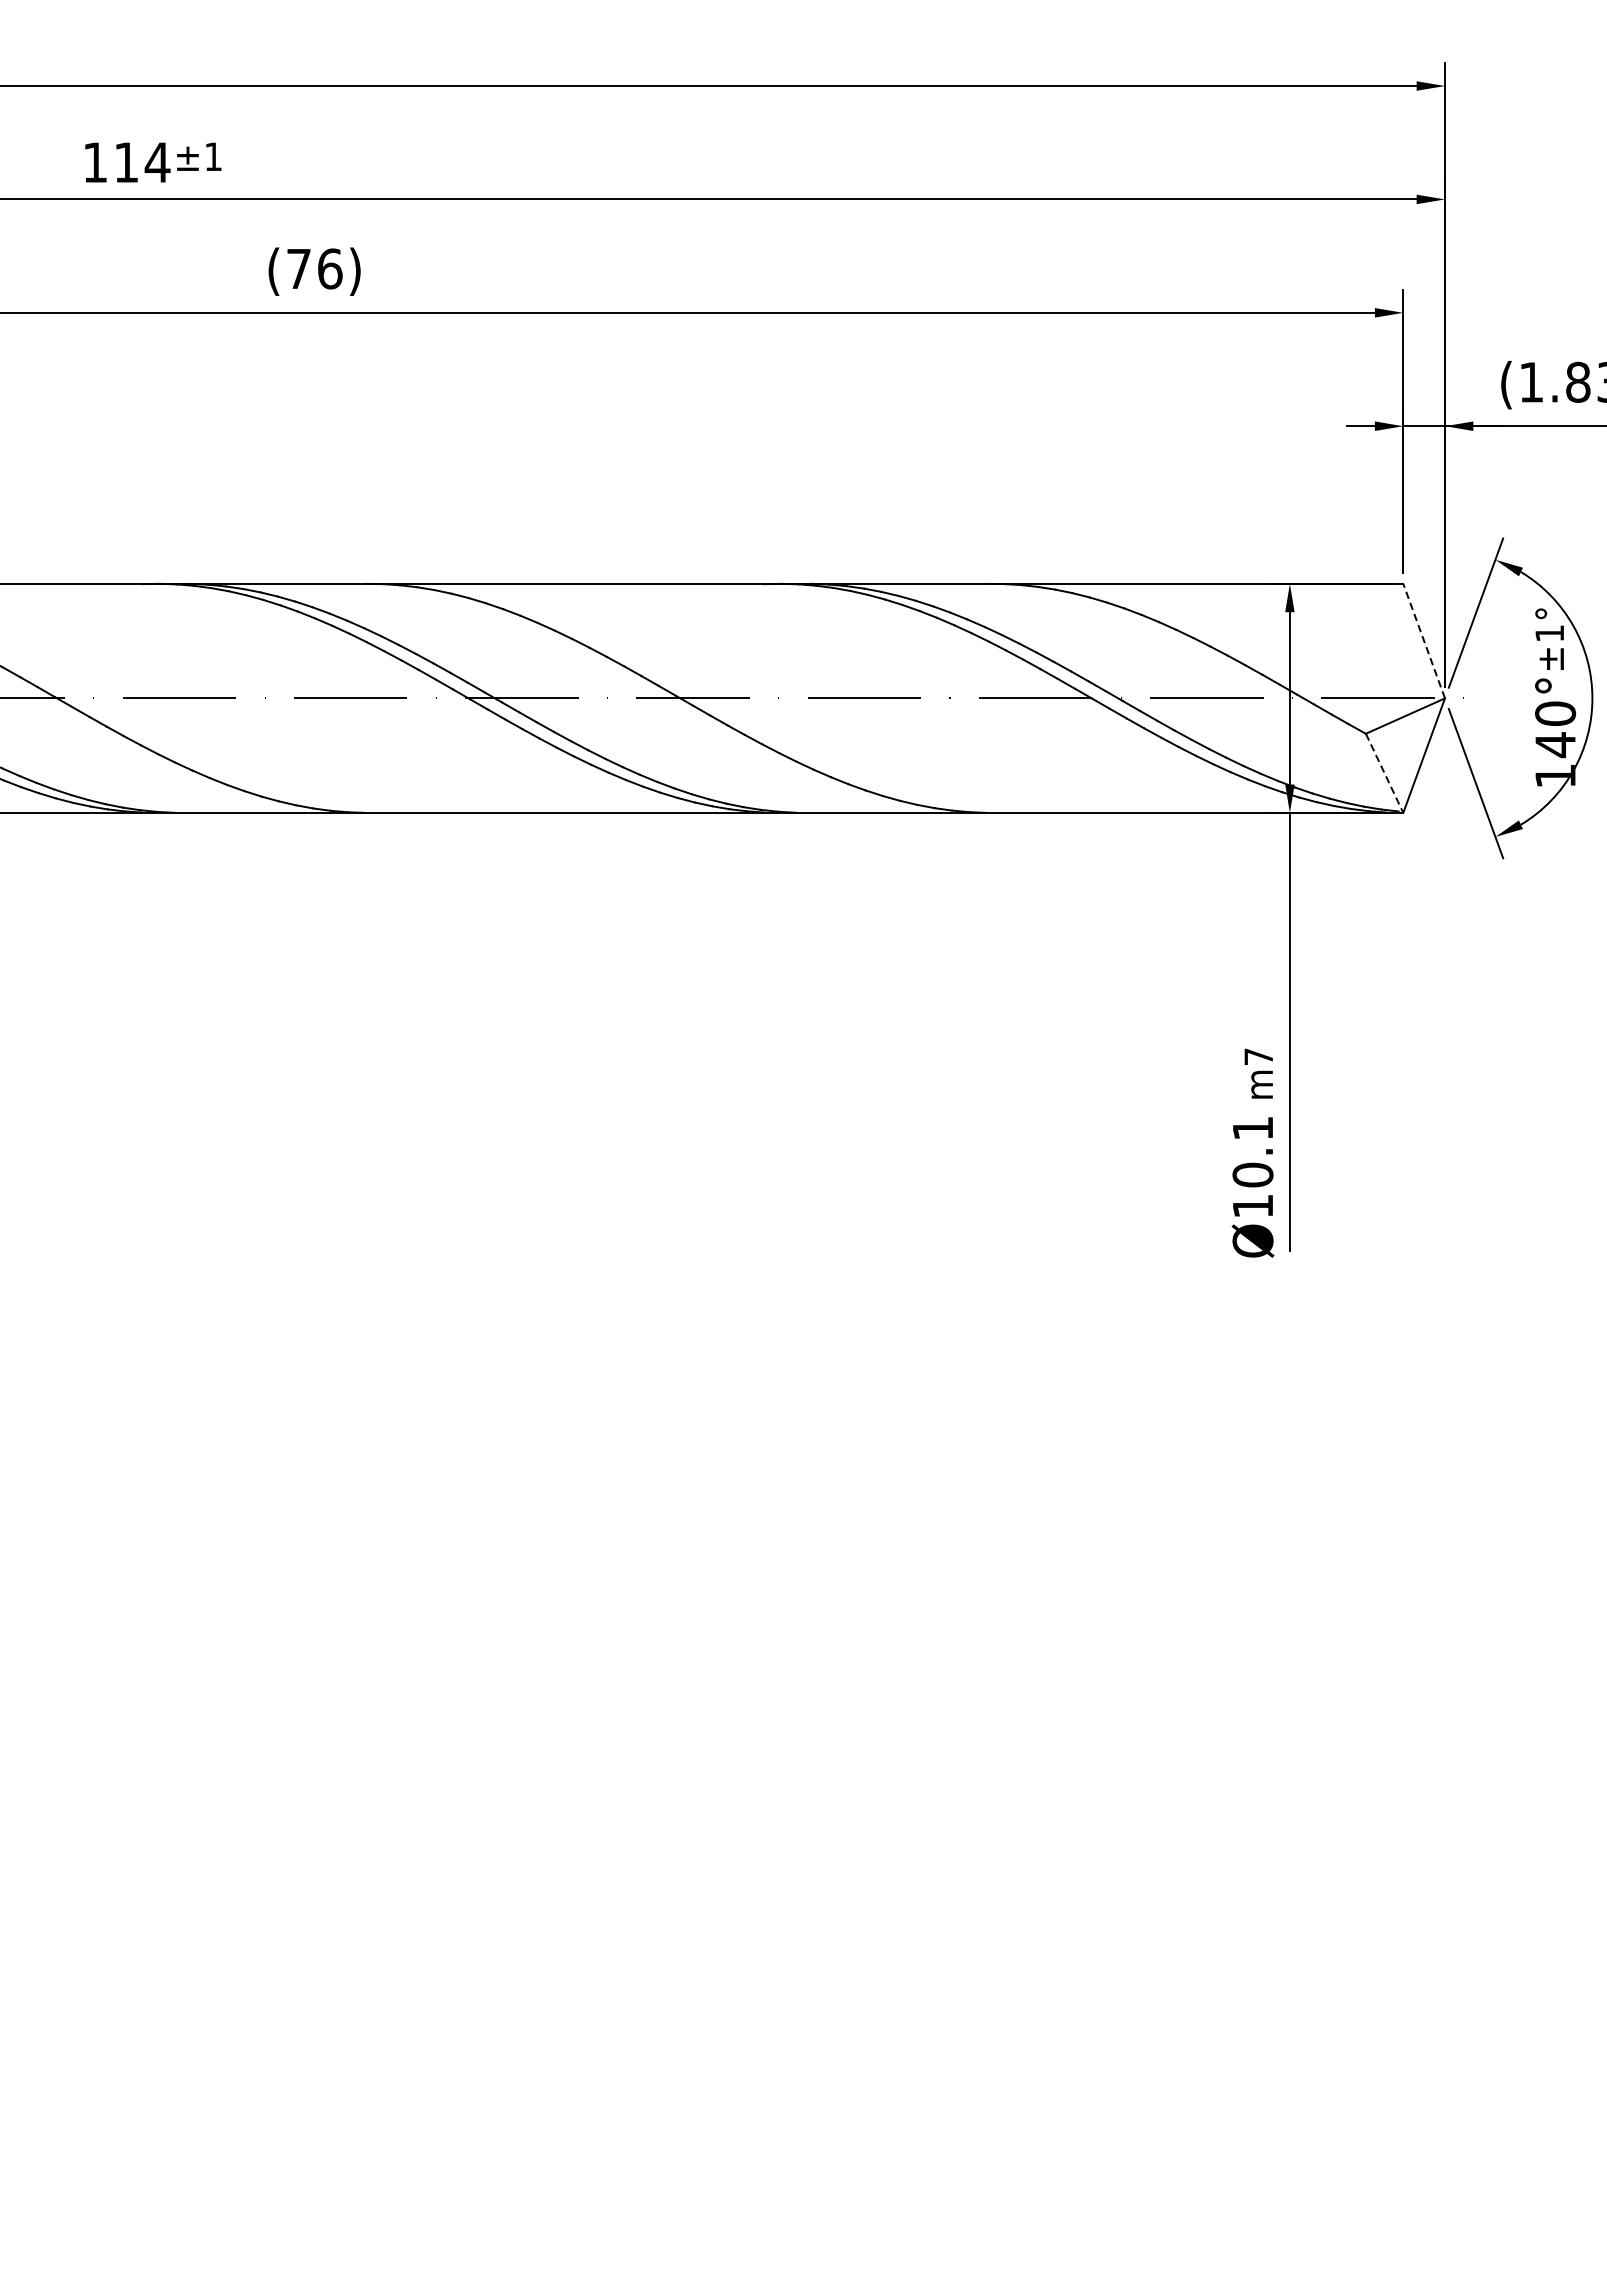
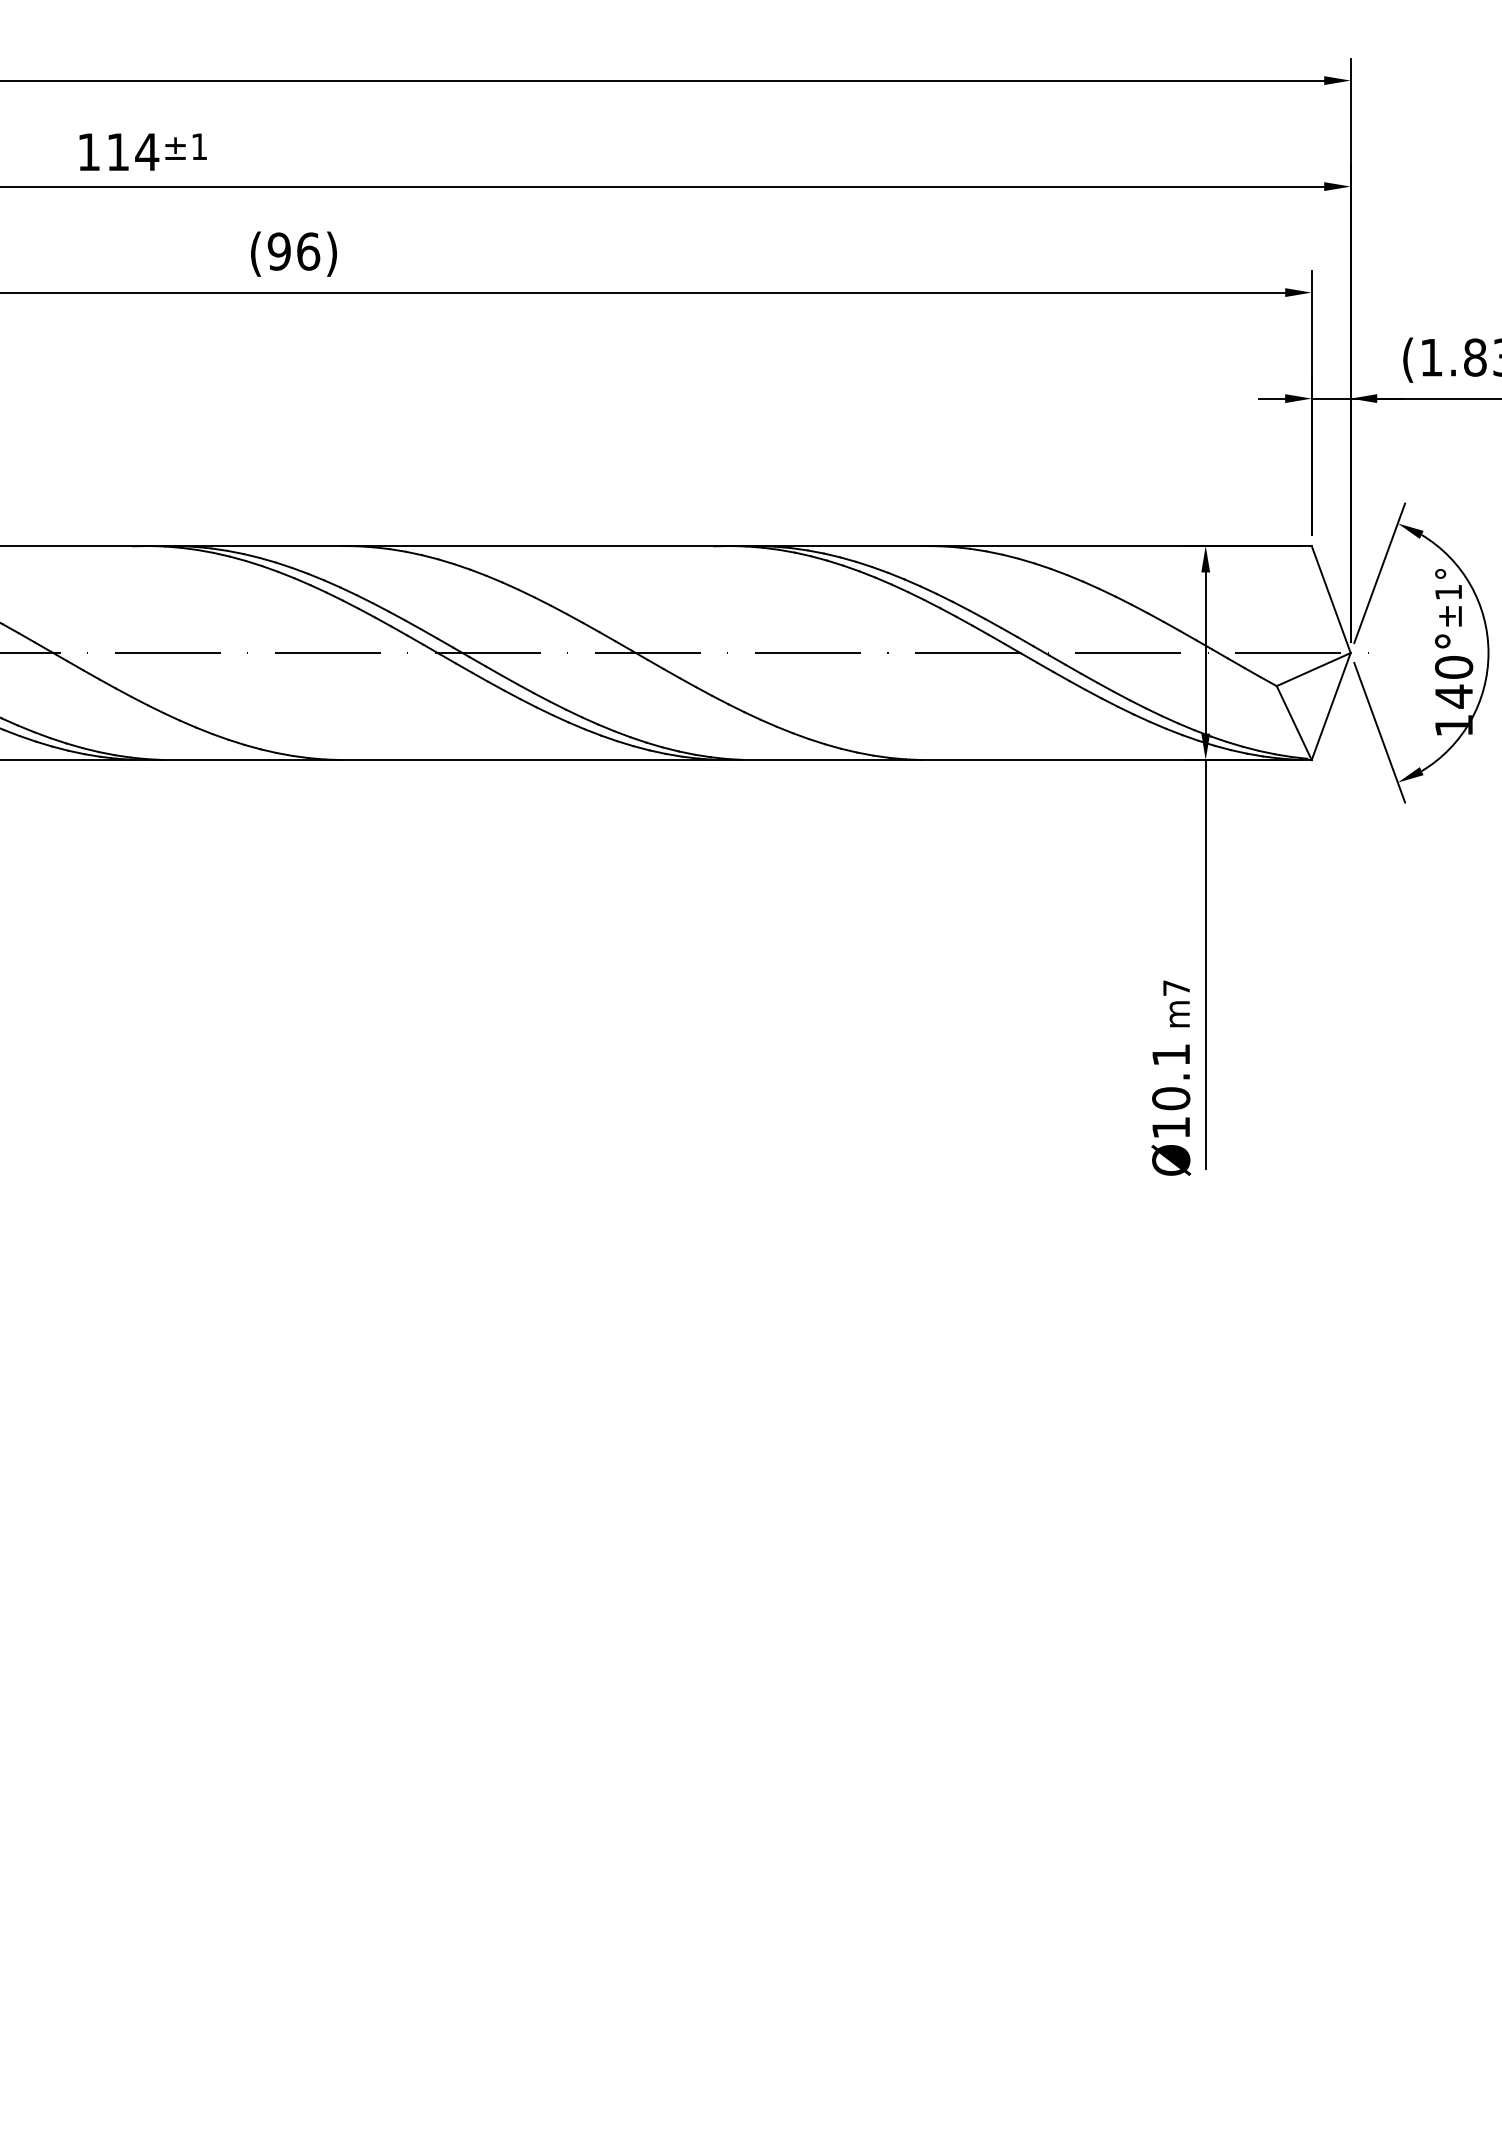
text: (298, 268) -> (278, 251), (76) -> (96)
line: (1424, 641) -> (1331, 599), dashed -> solid
line: (1384, 773) -> (1294, 723), dashed -> solid

